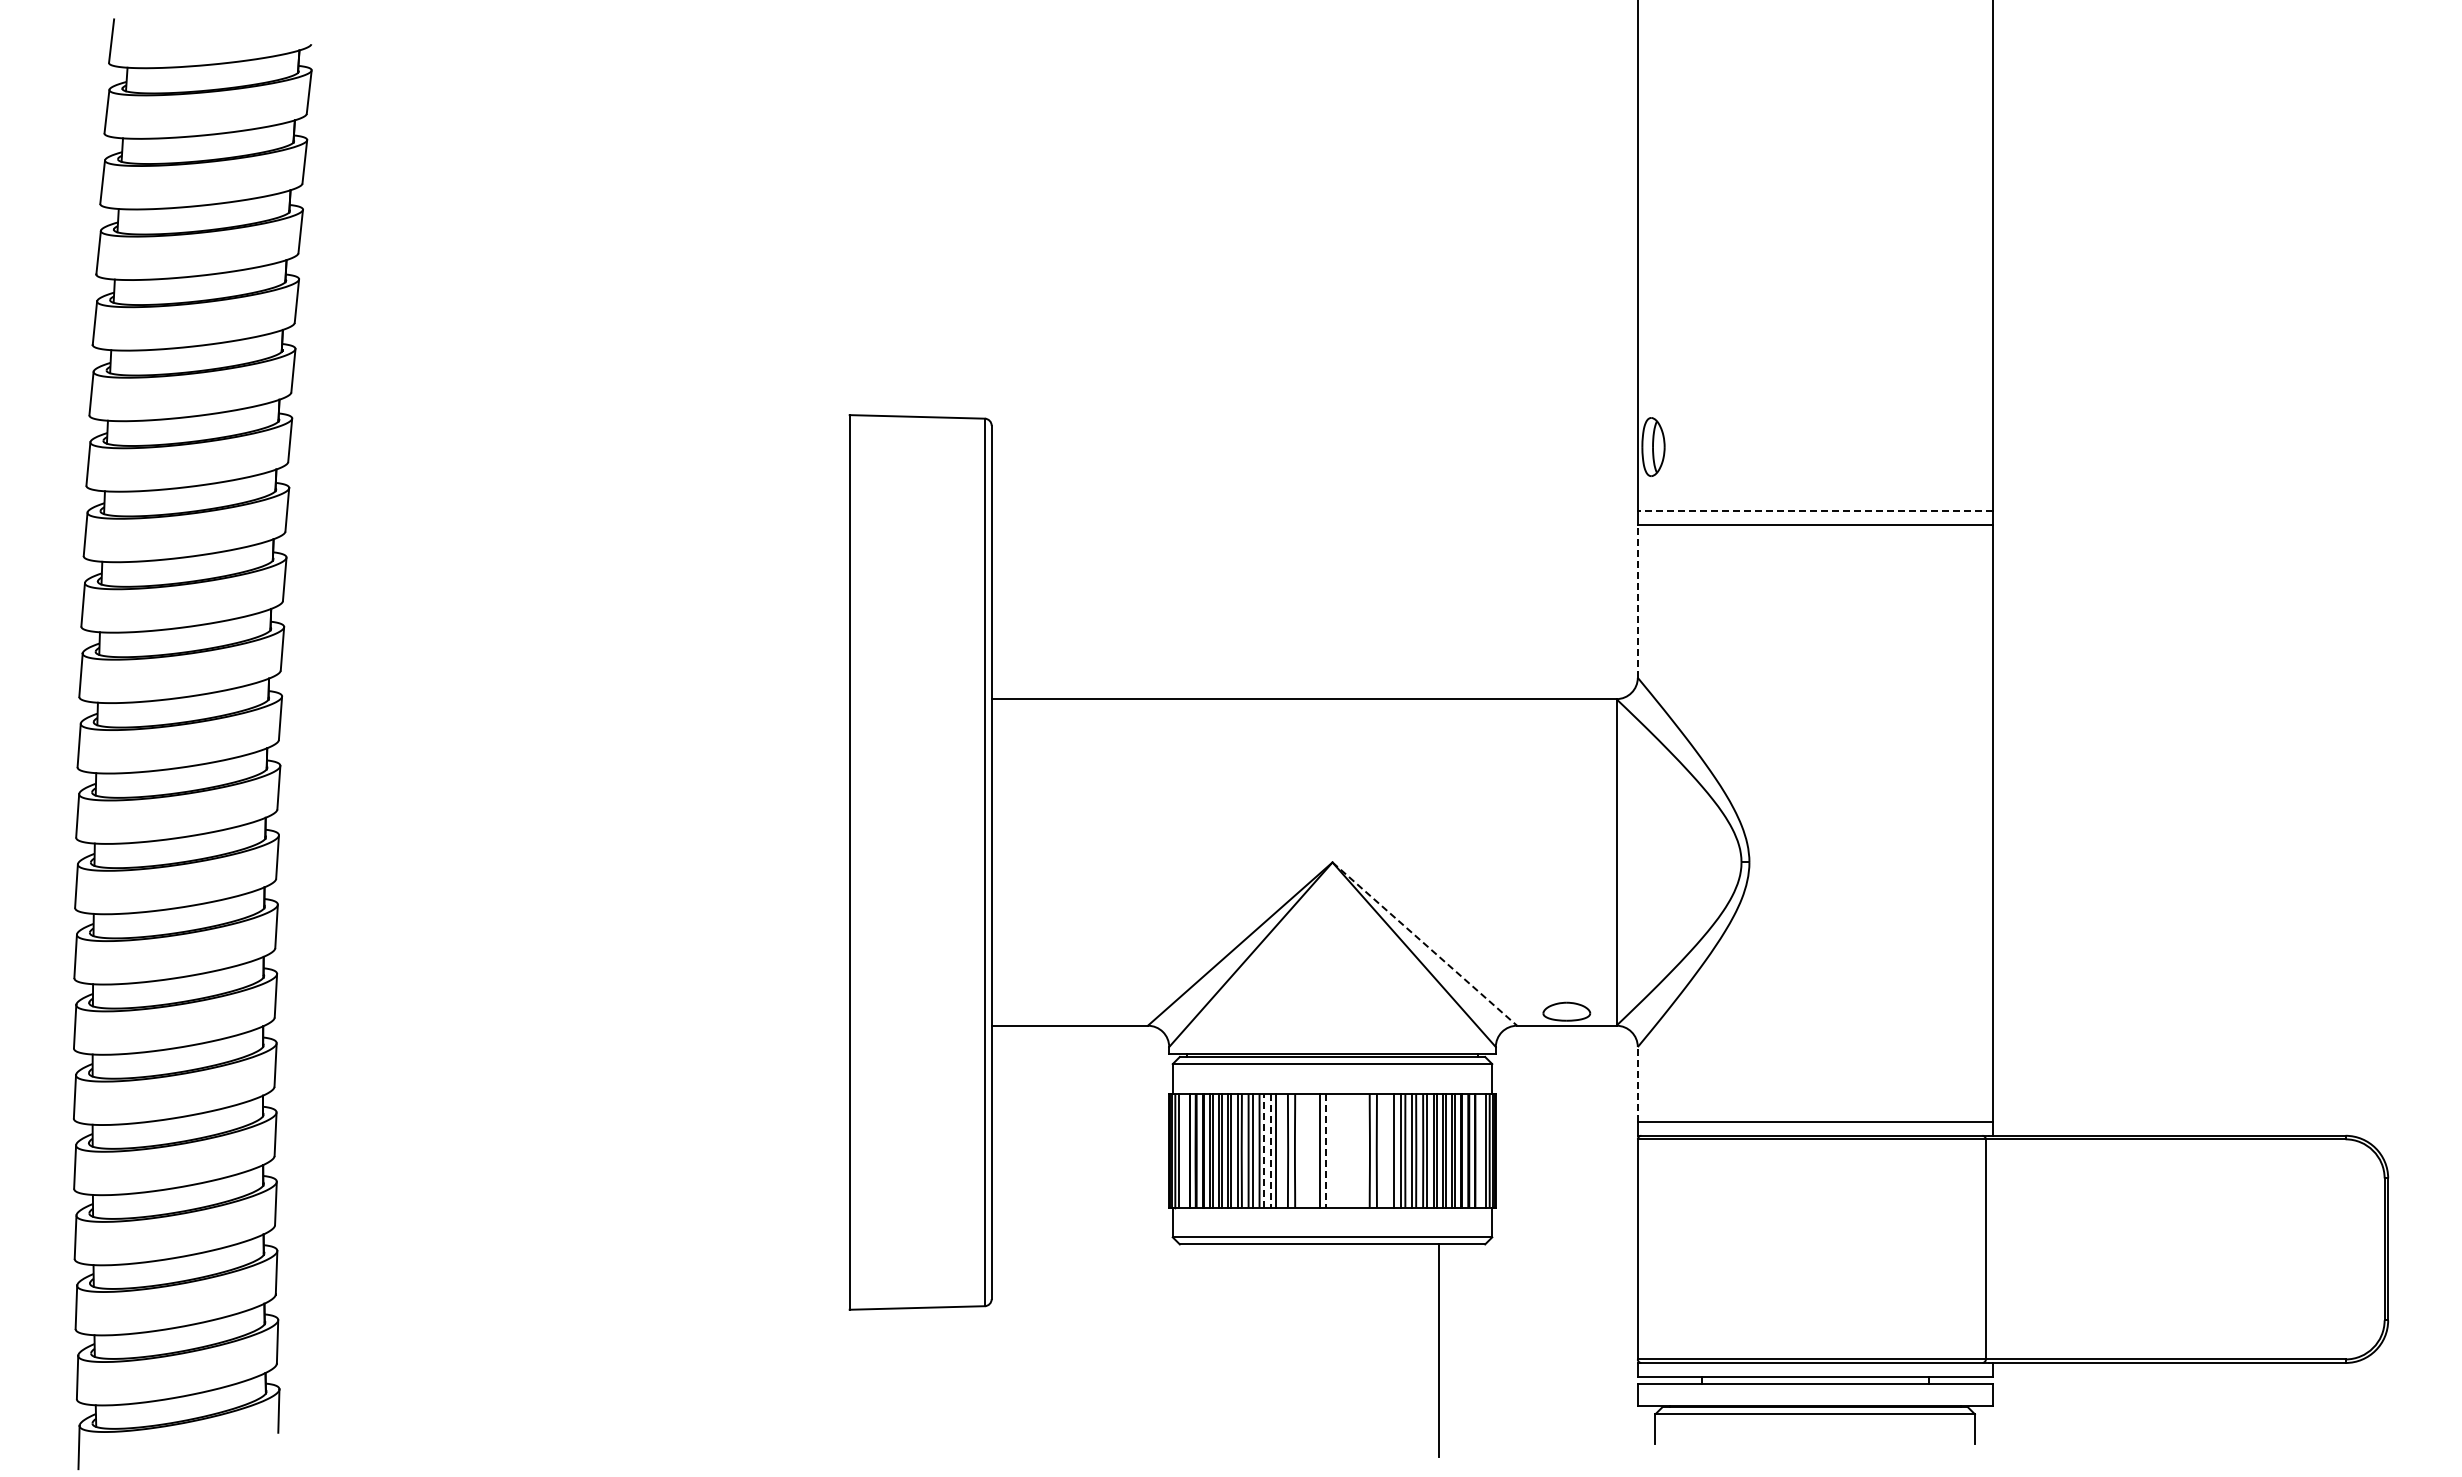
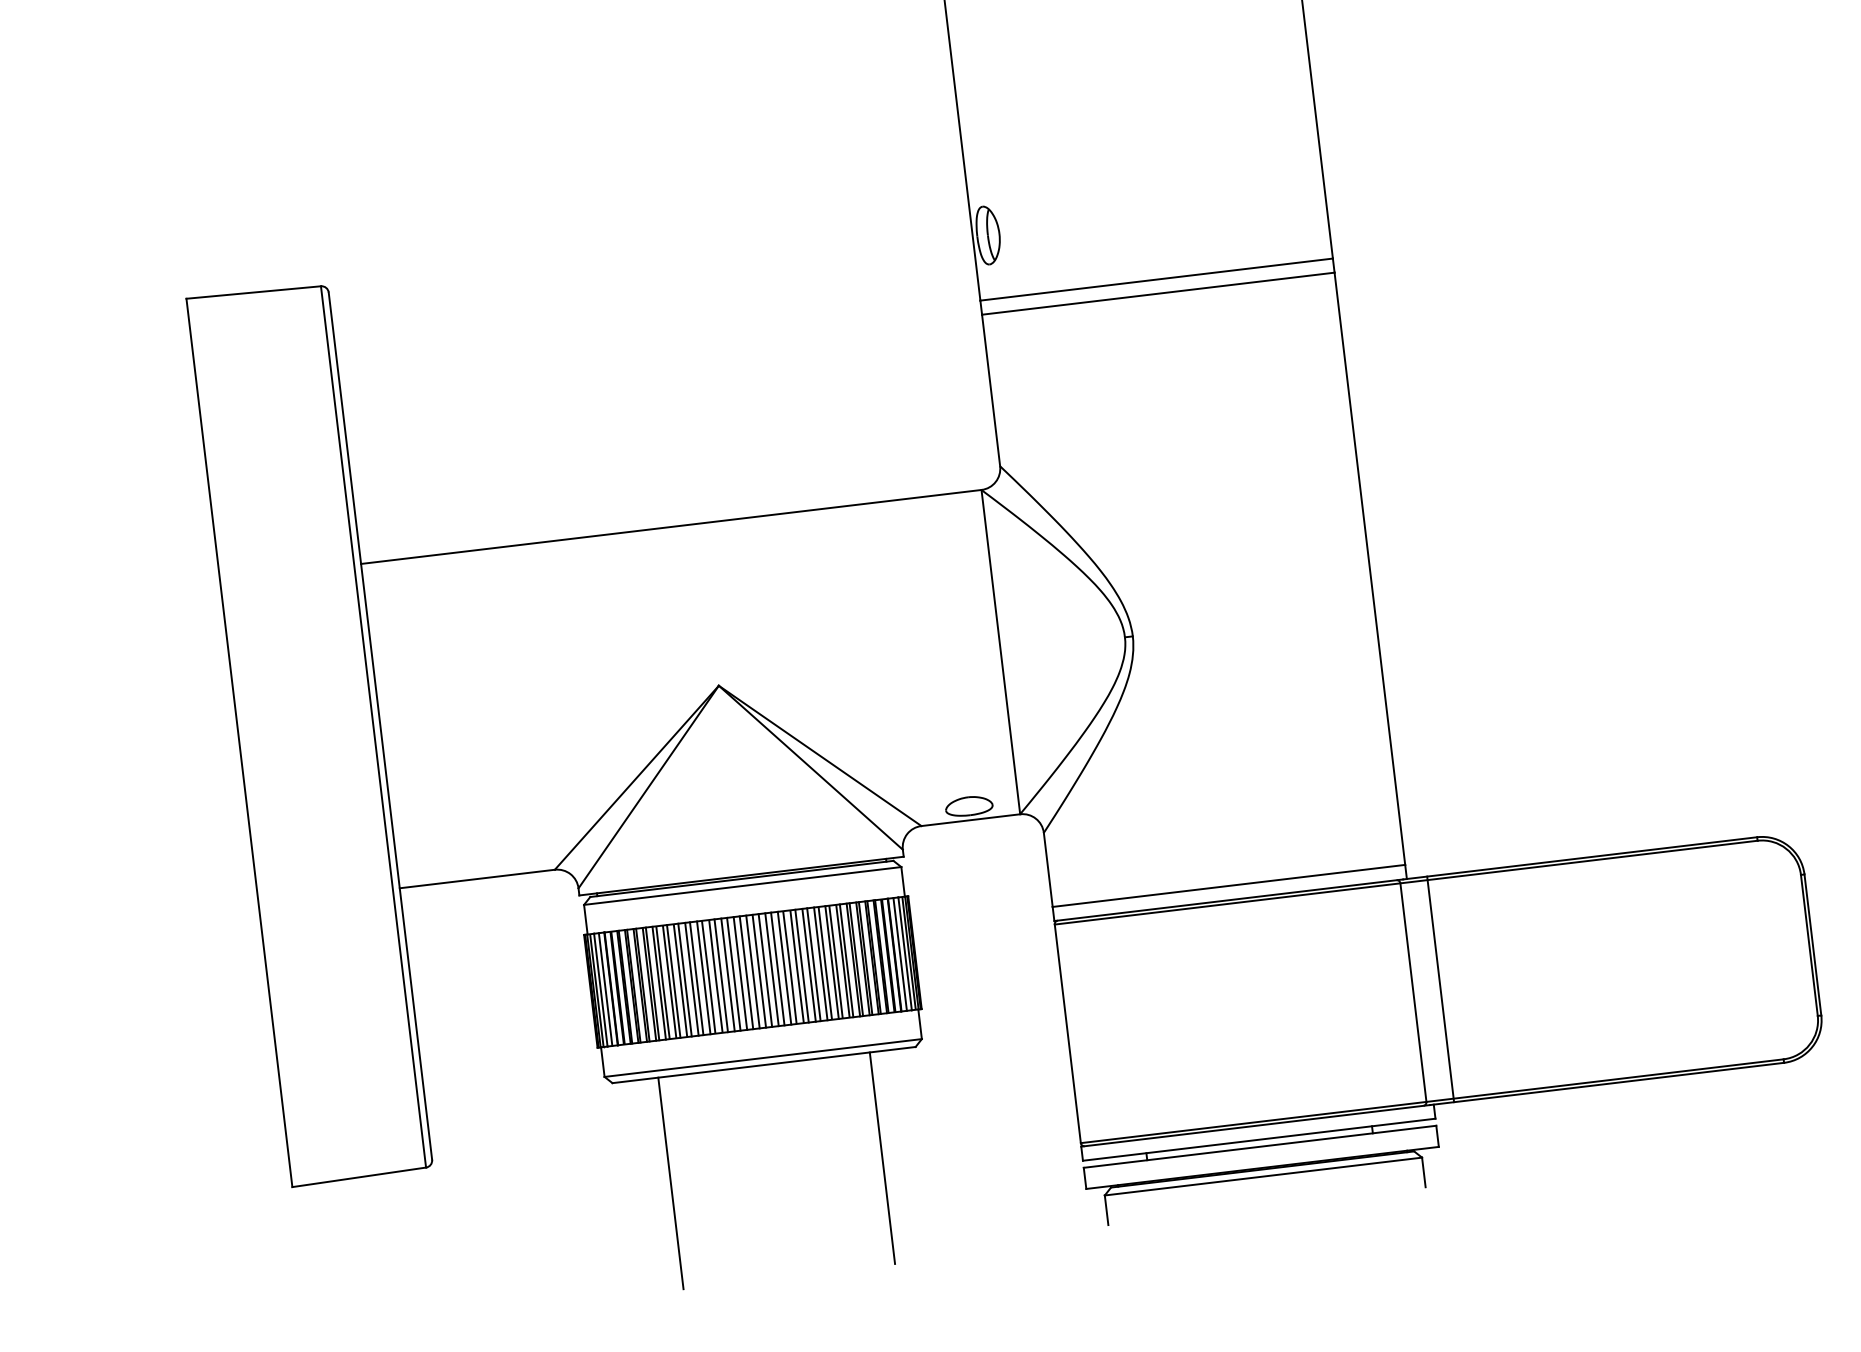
line: (1815, 510) -> (1156, 279), dashed -> solid
line: (1637, 601) -> (990, 390), dashed -> solid
line: (1425, 944) -> (820, 756), dashed -> solid
line: (1637, 1083) -> (1047, 869), dashed -> solid
line: (1184, 1150) -> (605, 989), added
line: (1264, 1150) -> (685, 979), dashed -> solid
line: (1271, 1150) -> (692, 979), dashed -> solid
line: (1282, 1150) -> (703, 977), added
line: (1300, 1150) -> (721, 975), added
line: (1307, 1150) -> (728, 974), added
line: (1313, 1150) -> (734, 974), added
line: (1325, 1150) -> (745, 972), dashed -> solid
line: (1332, 1150) -> (752, 971), added
line: (1338, 1150) -> (758, 971), added
line: (1345, 1150) -> (765, 970), added
line: (1351, 1150) -> (771, 969), added
line: (1357, 1150) -> (777, 968), added
line: (1364, 1150) -> (784, 968), added
line: (1381, 1150) -> (801, 965), added
line: (1389, 1150) -> (809, 965), added
line: (1480, 1150) -> (899, 954), added
line: (2013, 1249) -> (1440, 989), added
line: (1226, 1350) -> (671, 1182), added

